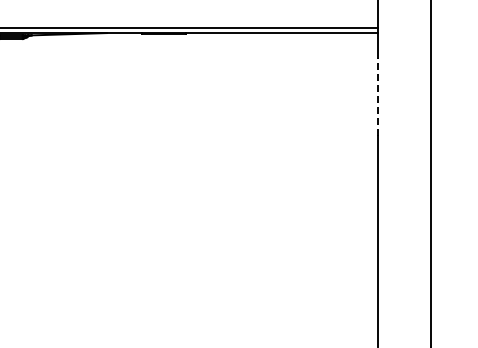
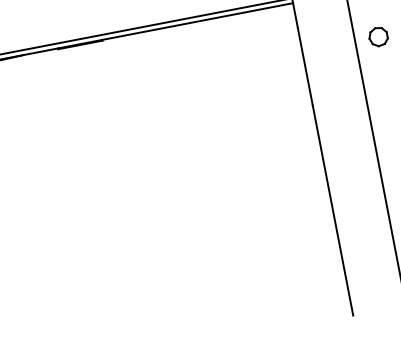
part: (454, 81) -> (378, 36), added
line: (377, 96) -> (304, 66), dashed -> solid

